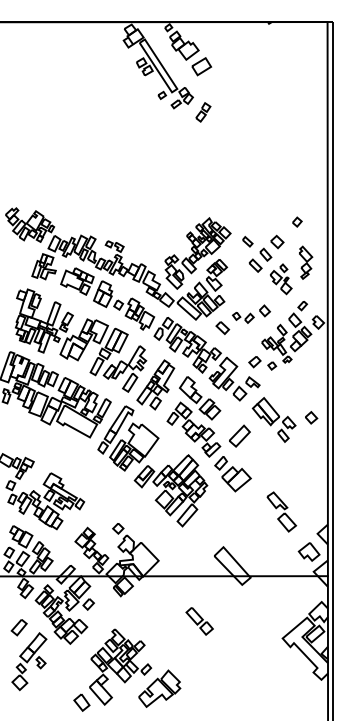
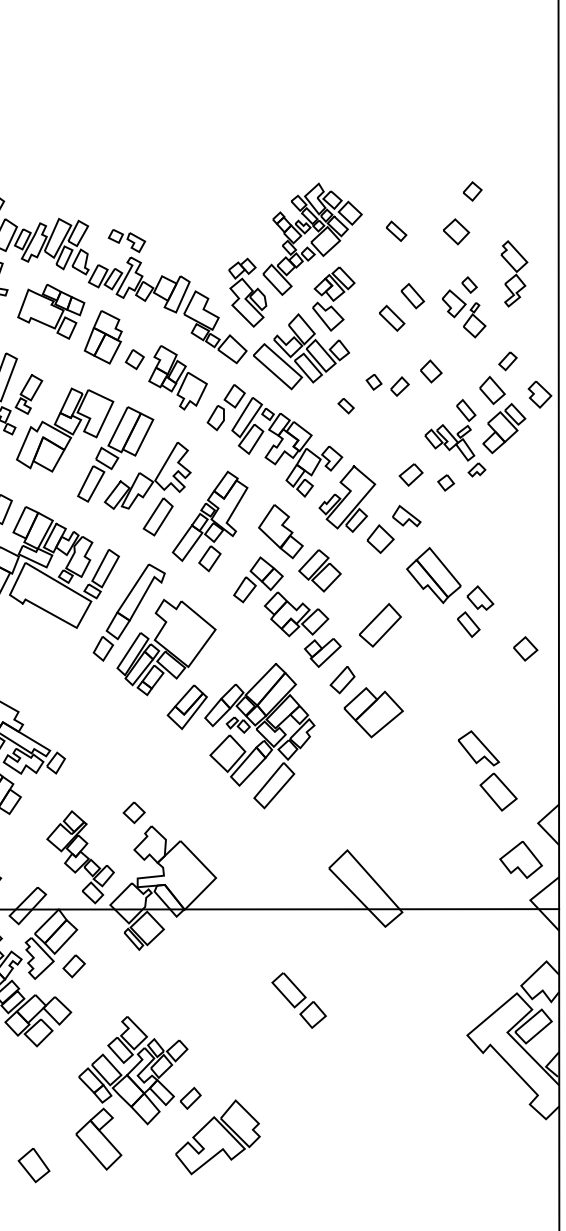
part: (297, 221) -> (473, 190), moved
part: (260, 259) -> (402, 305), moved
part: (222, 327) -> (345, 405), size x0.6
line: (313, 415) -> (529, 644), moved
part: (281, 511) -> (487, 769), moved
part: (81, 702) -> (33, 1165), moved

